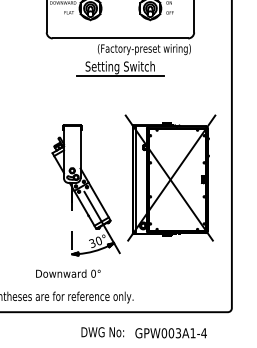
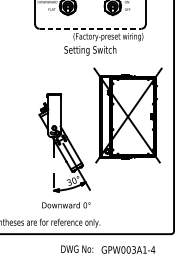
line: (120, 38) -> (90, 28), solid -> dashed
line: (120, 75) -> (90, 56), removed
part: (170, 177) -> (128, 115), moved
text: (68, 273) -> (66, 205), moved

